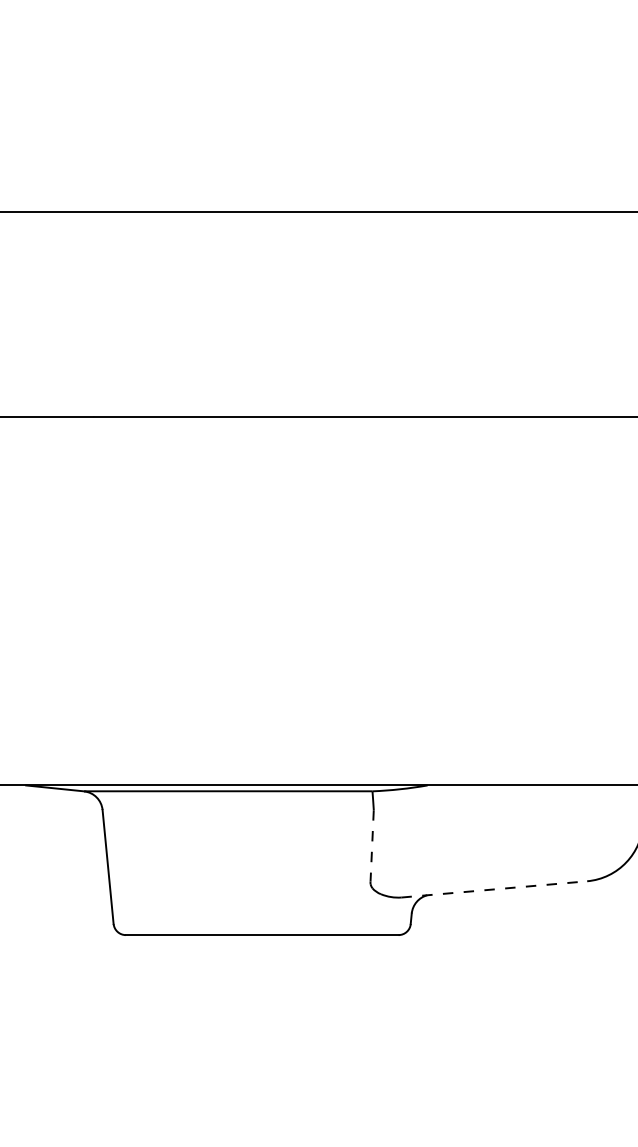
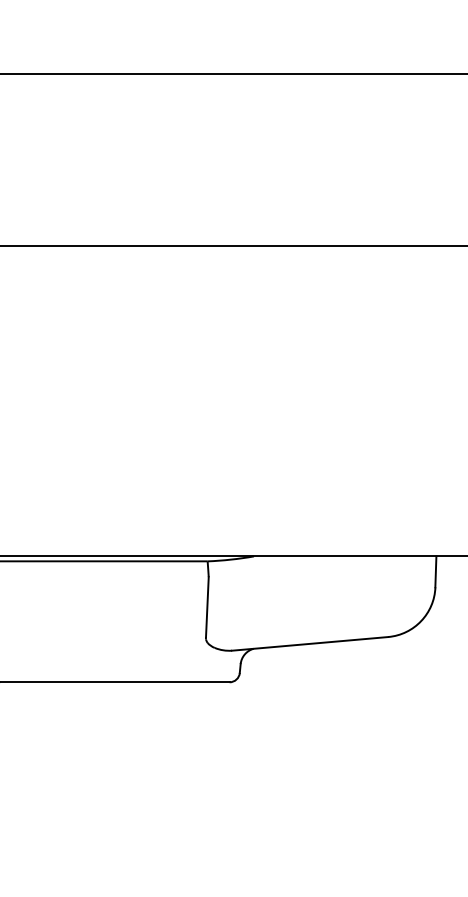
line: (372, 845) -> (207, 606), dashed -> solid
line: (494, 889) -> (310, 643), dashed -> solid

